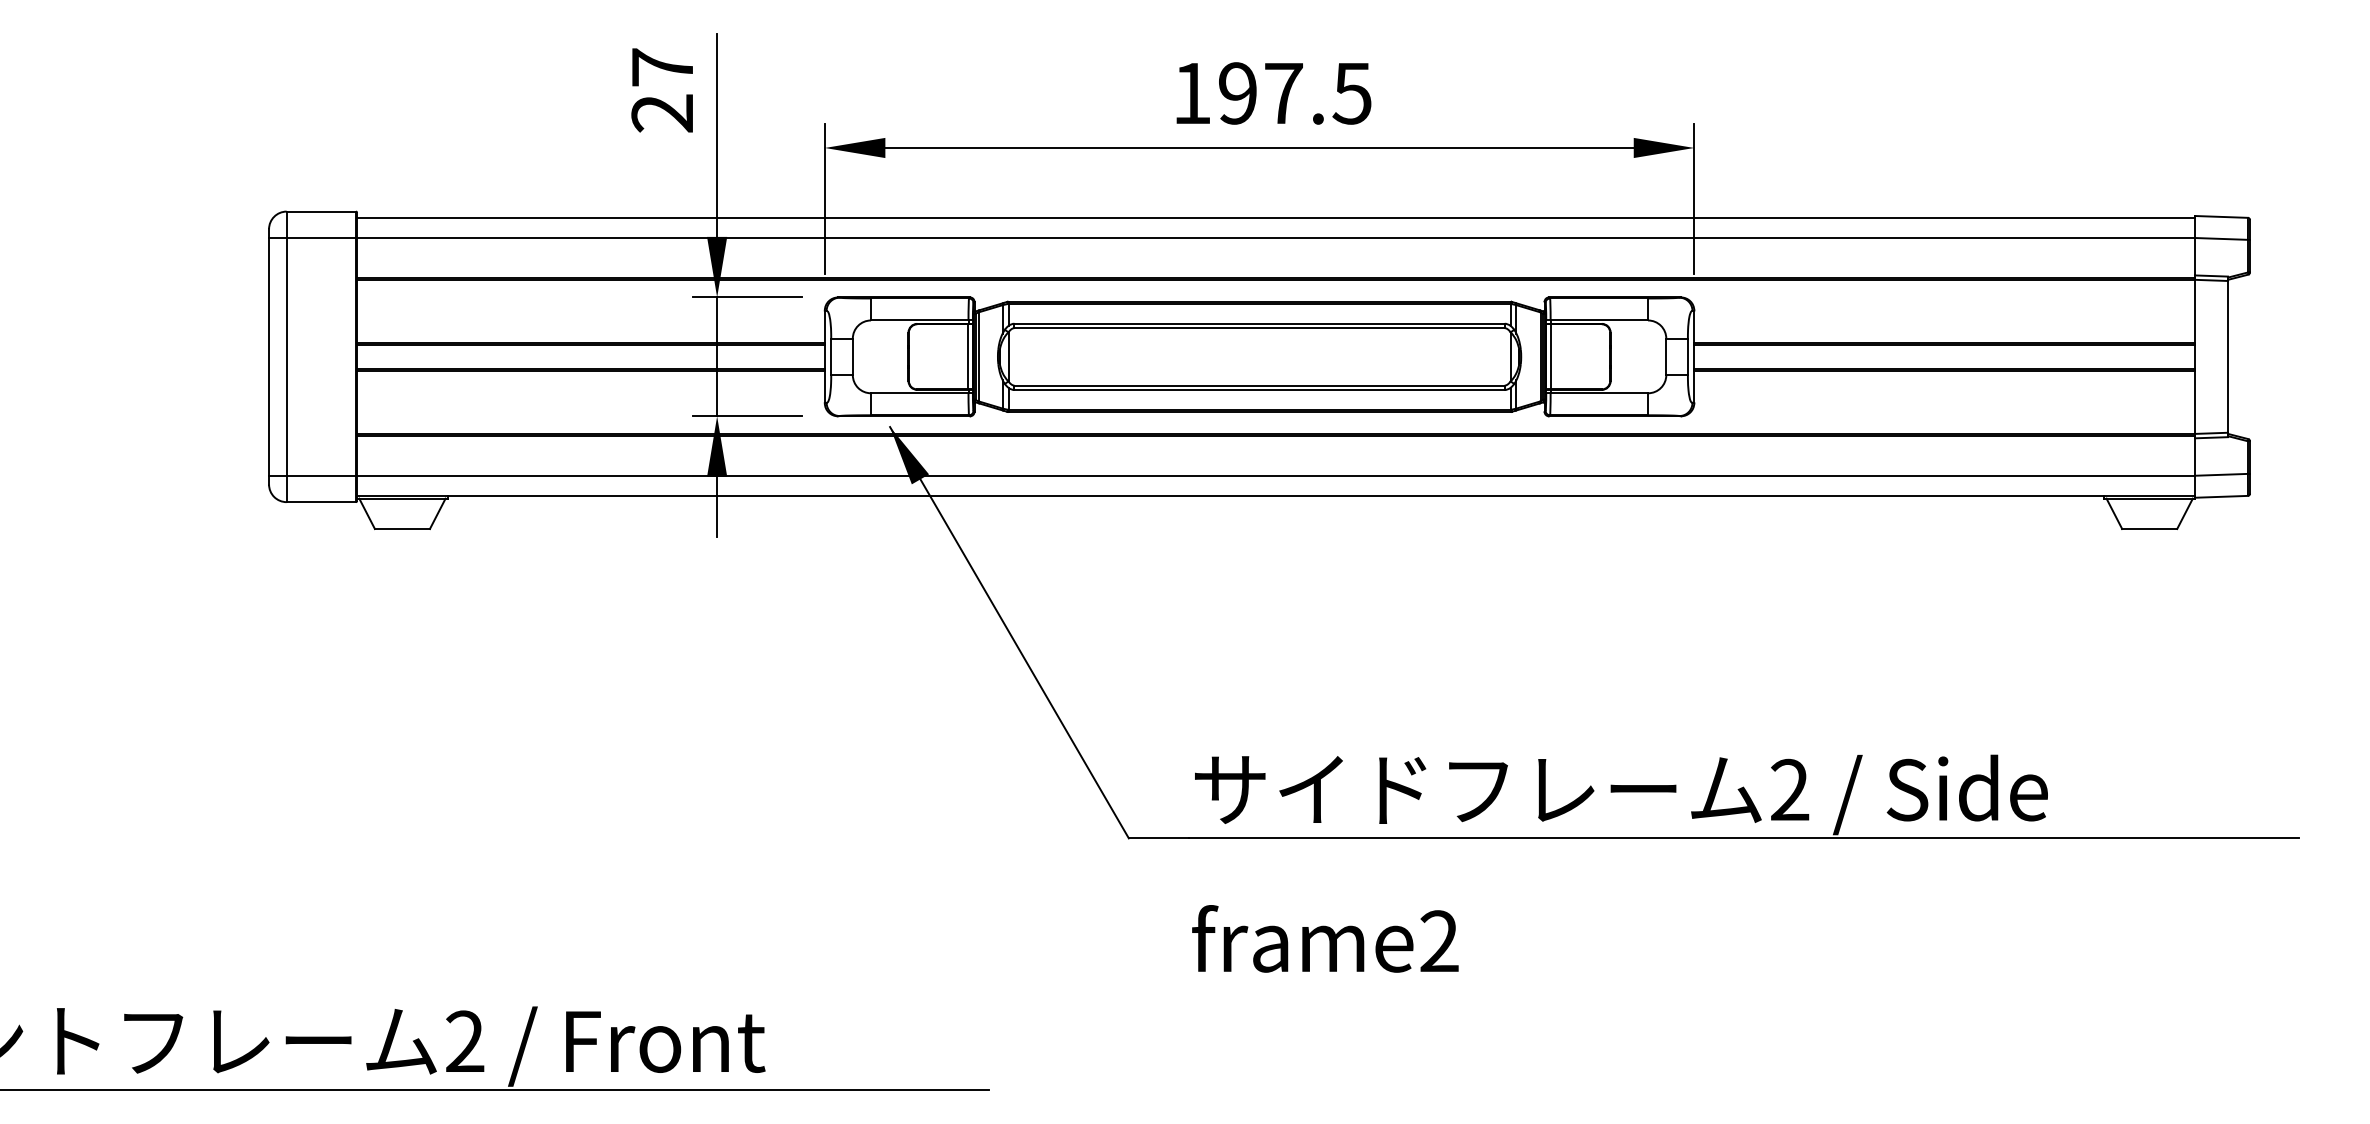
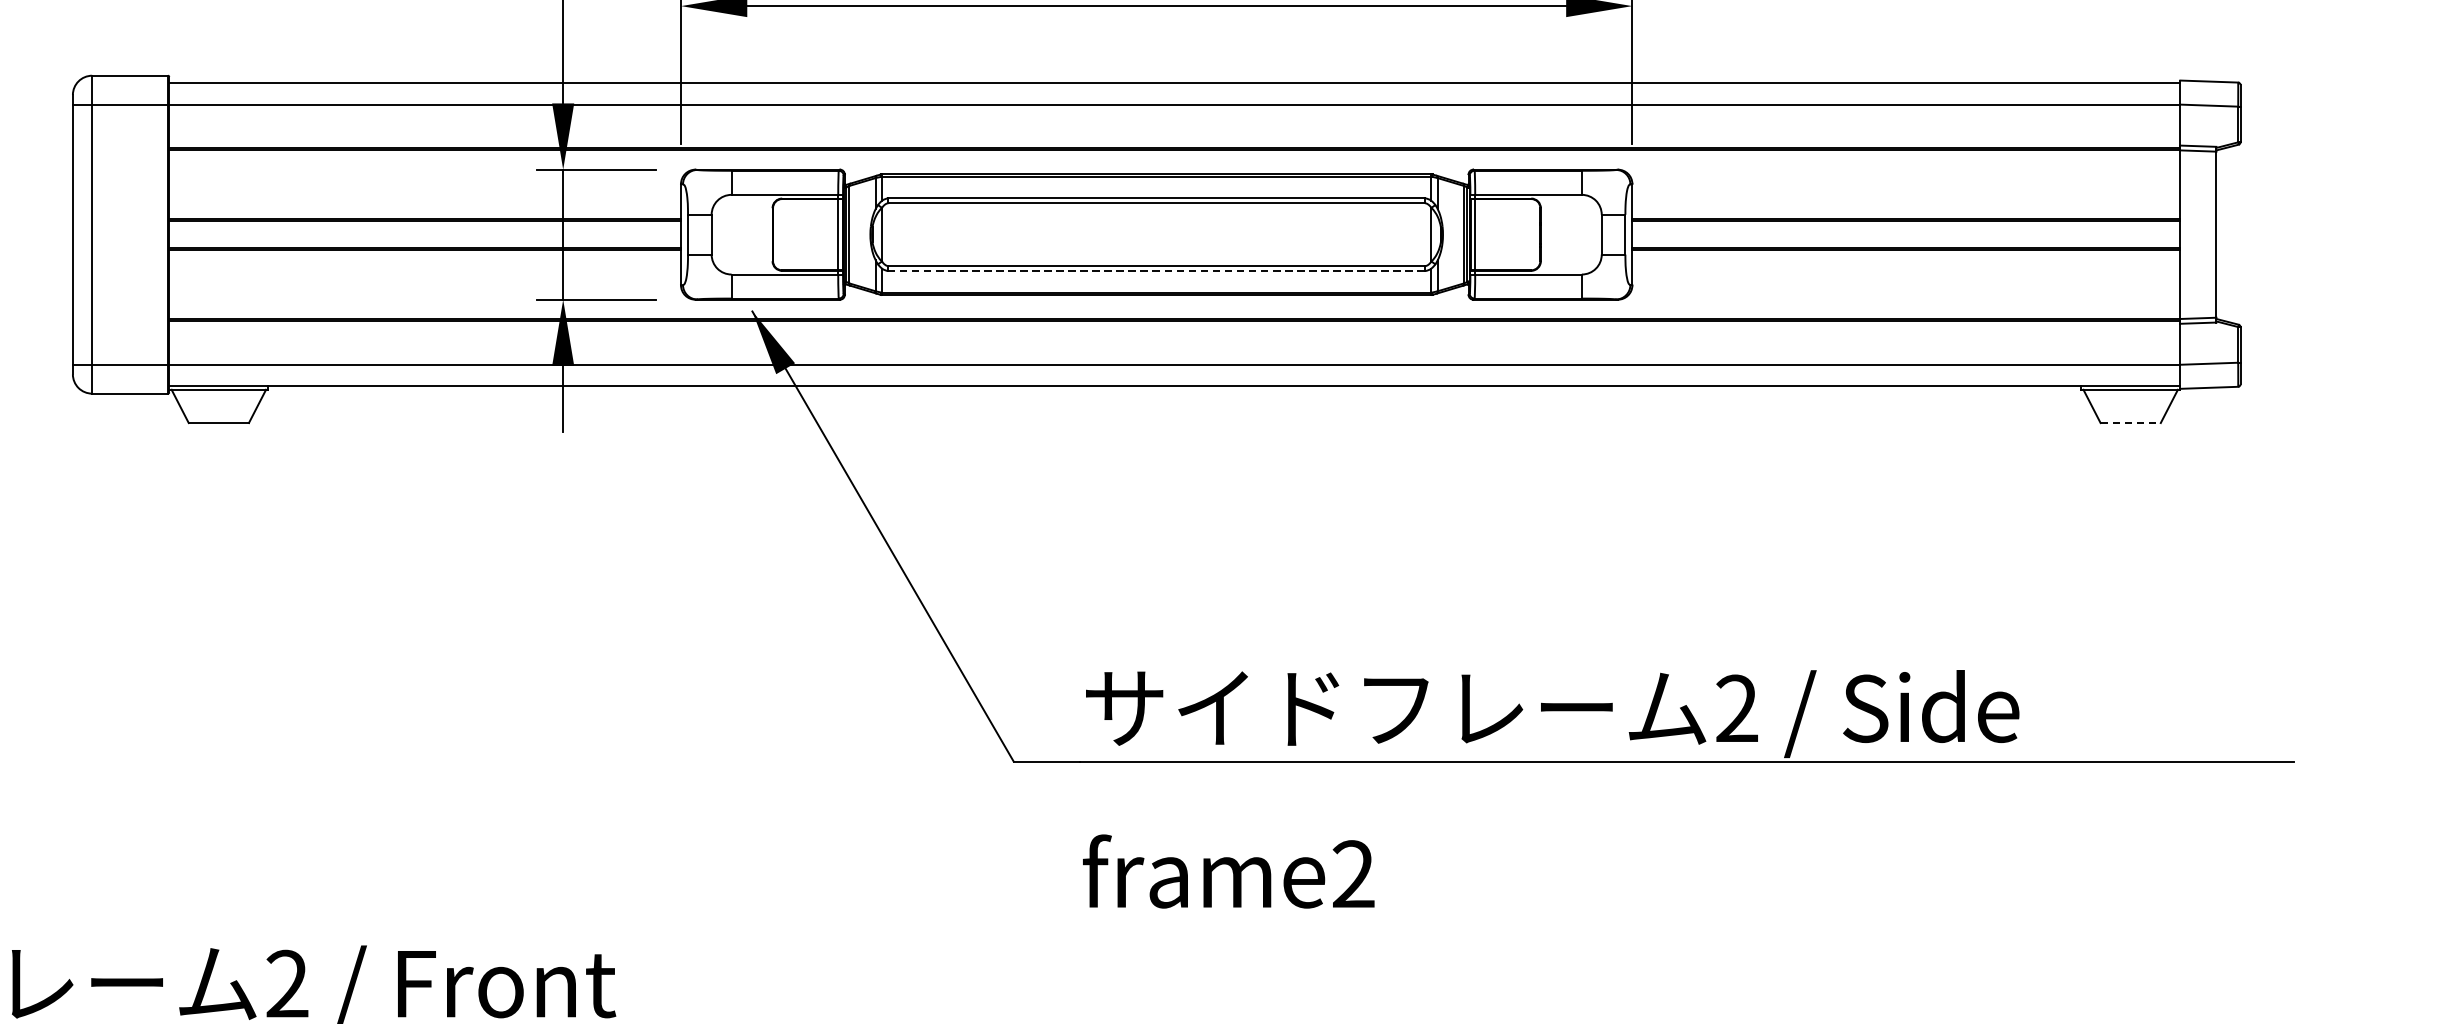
line: (1259, 390) -> (1156, 271), solid -> dashed
line: (2149, 529) -> (2130, 423), solid -> dashed

